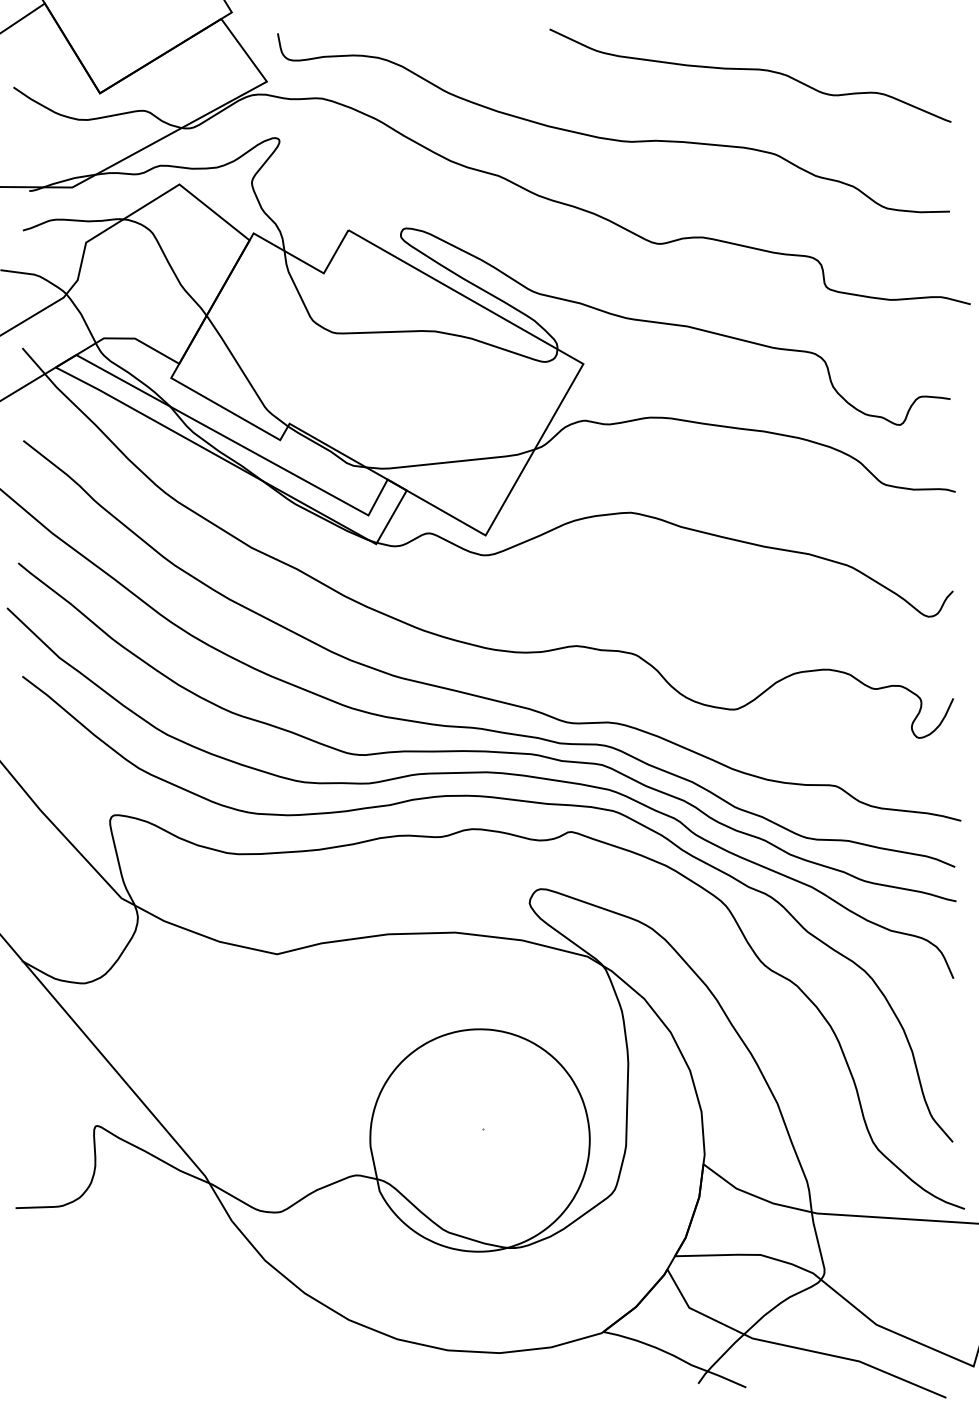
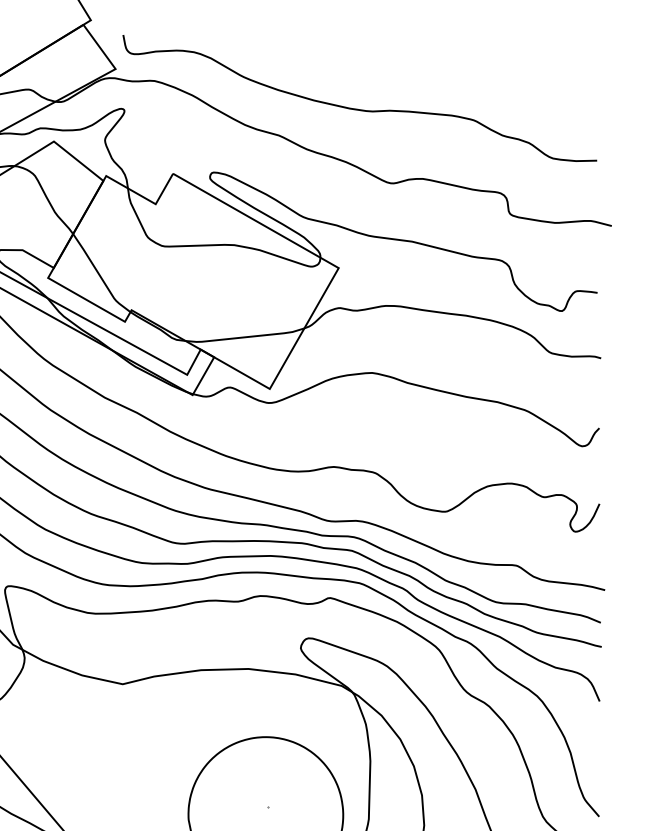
curve: (750, 70) -> (456, 61), removed

